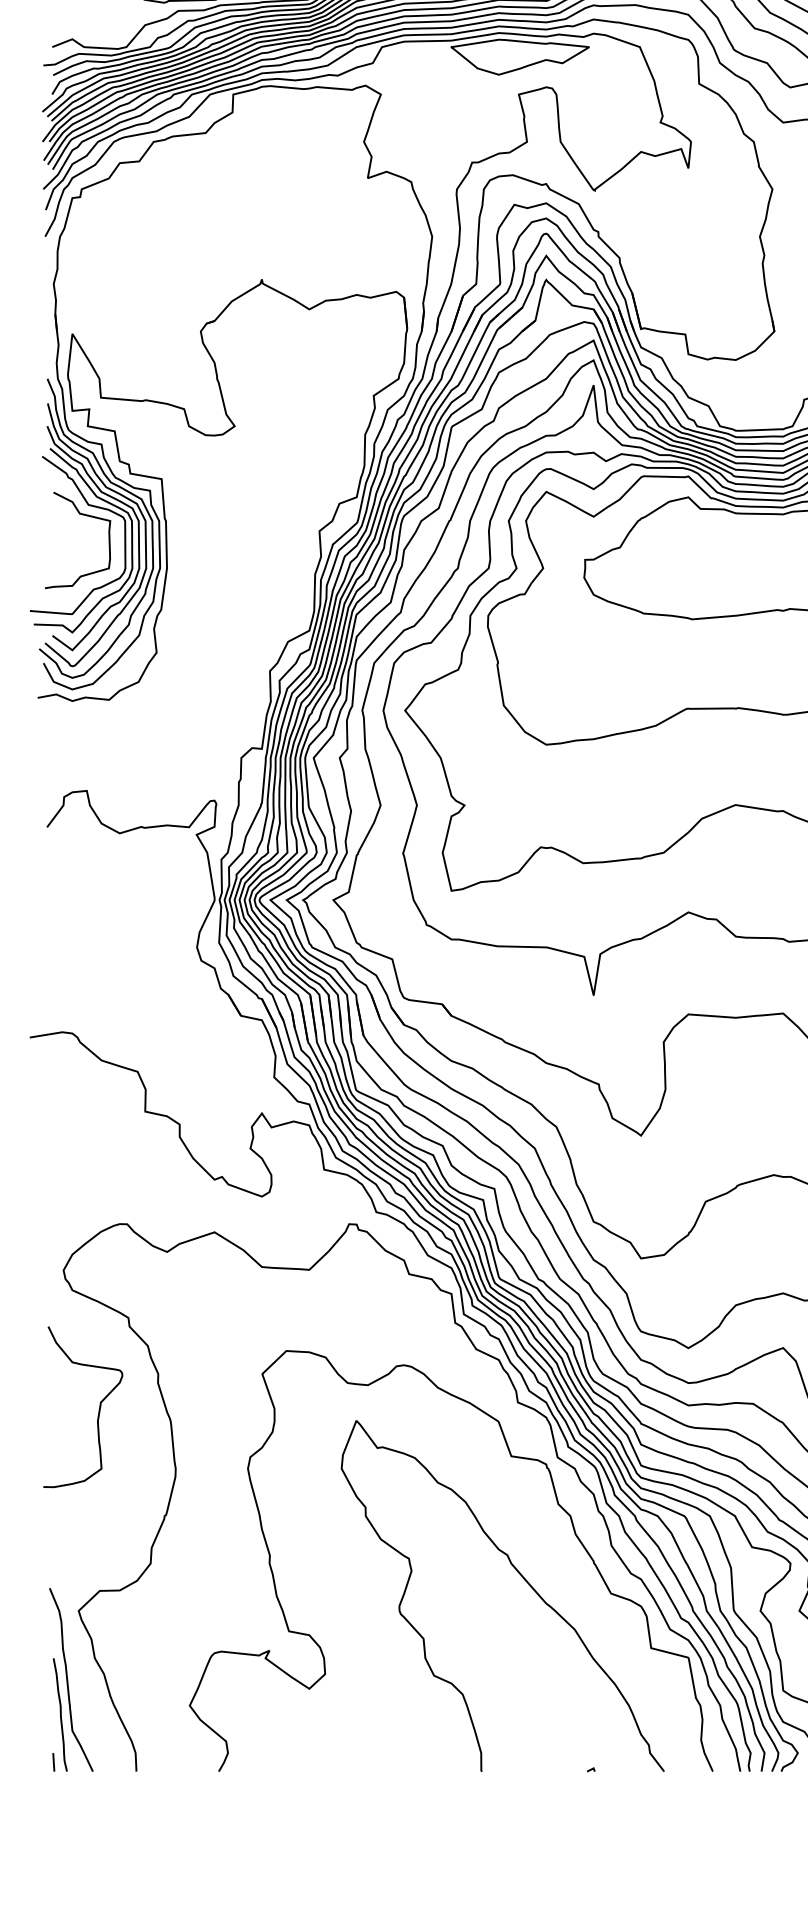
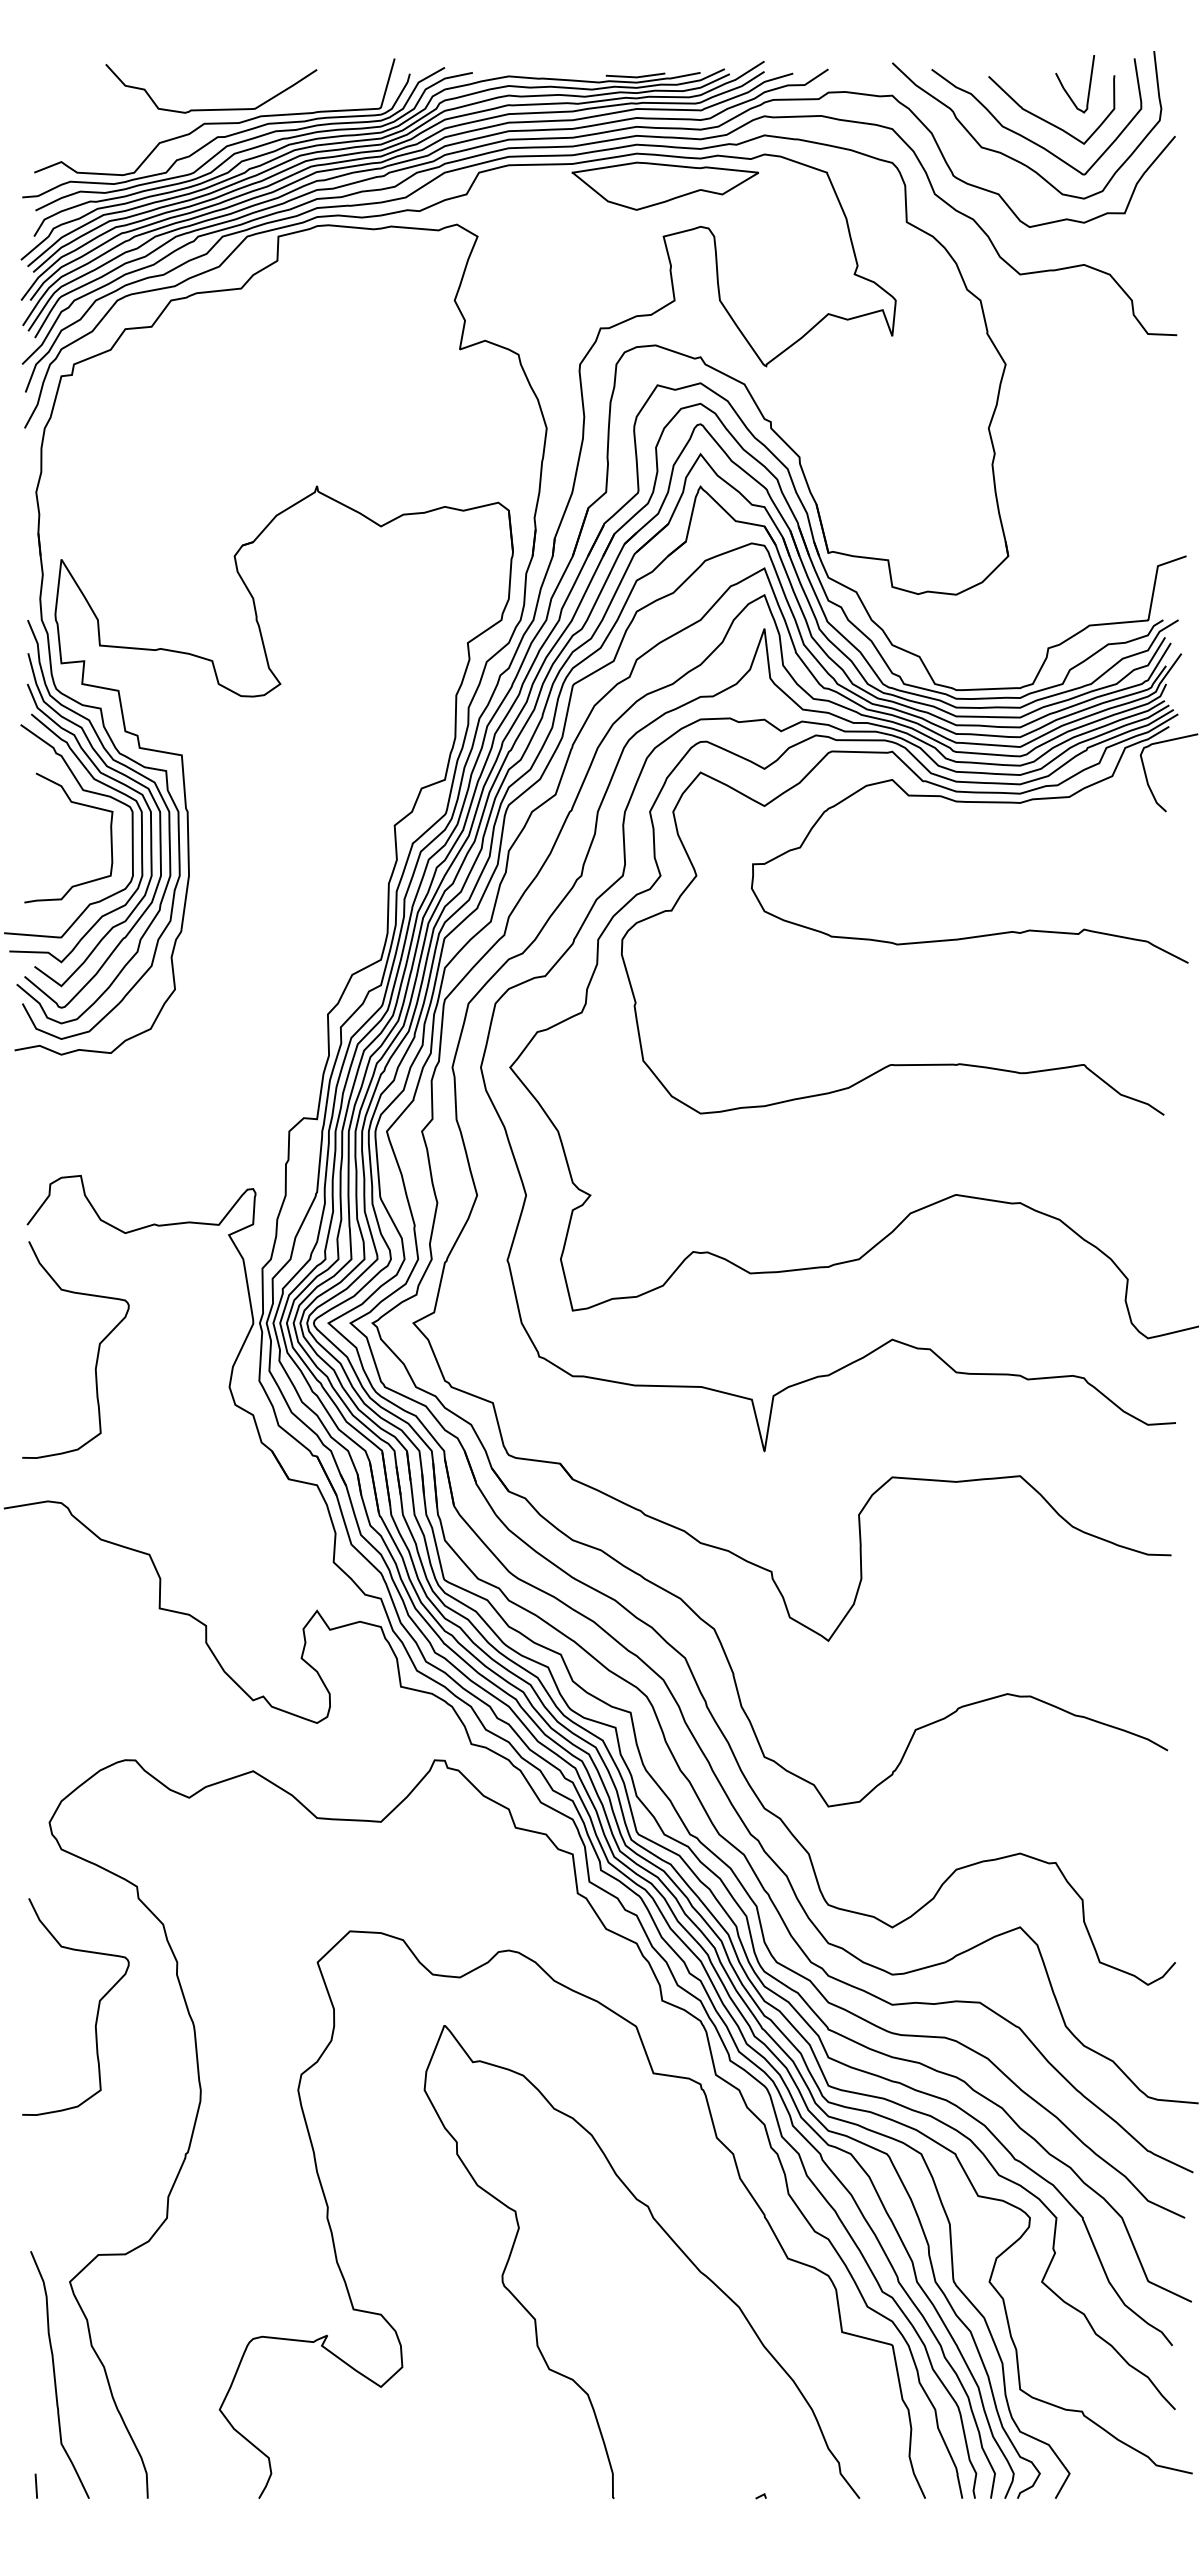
curve: (99, 920) -> (97, 1350), added
curve: (60, 1714) -> (45, 2421), removed

